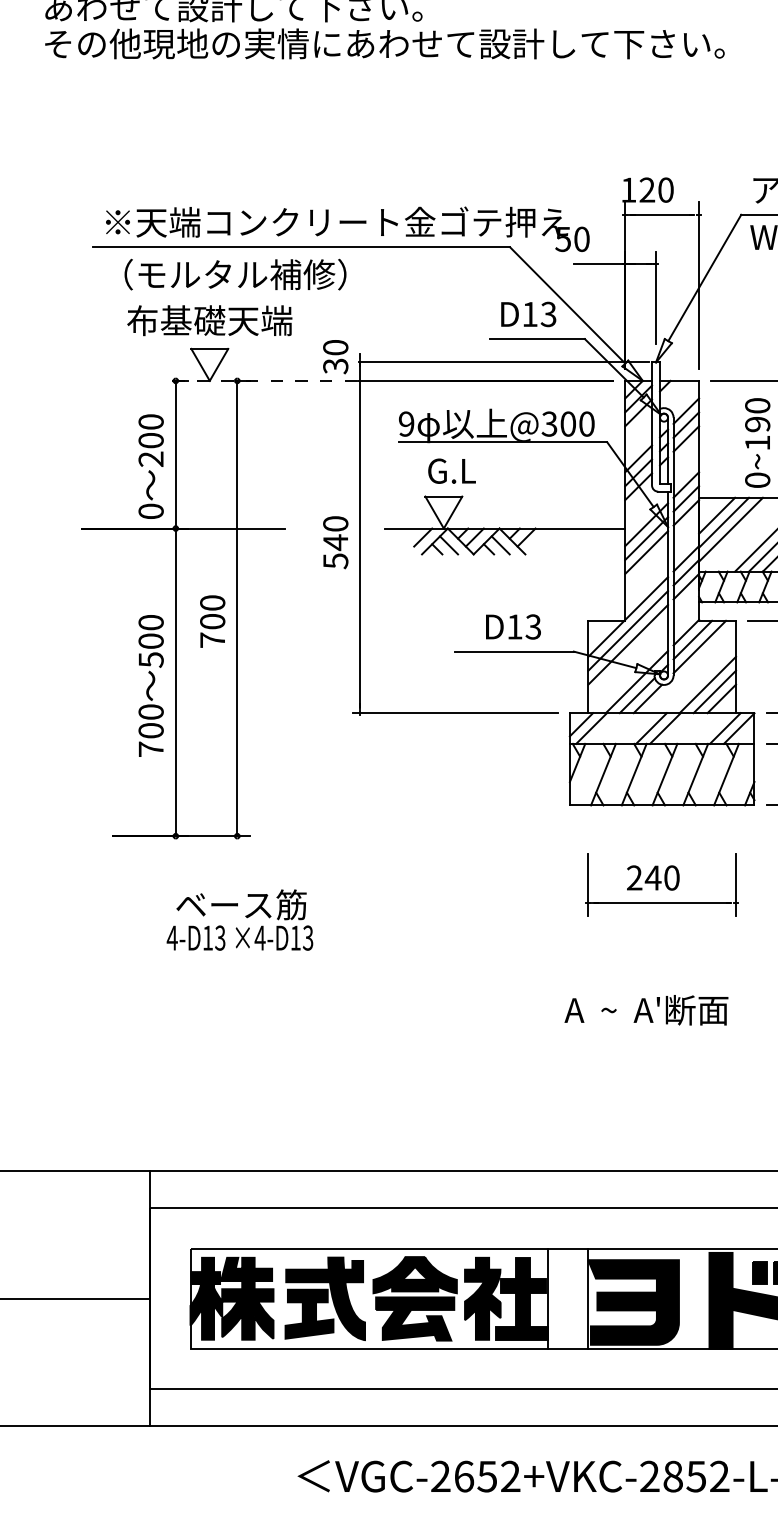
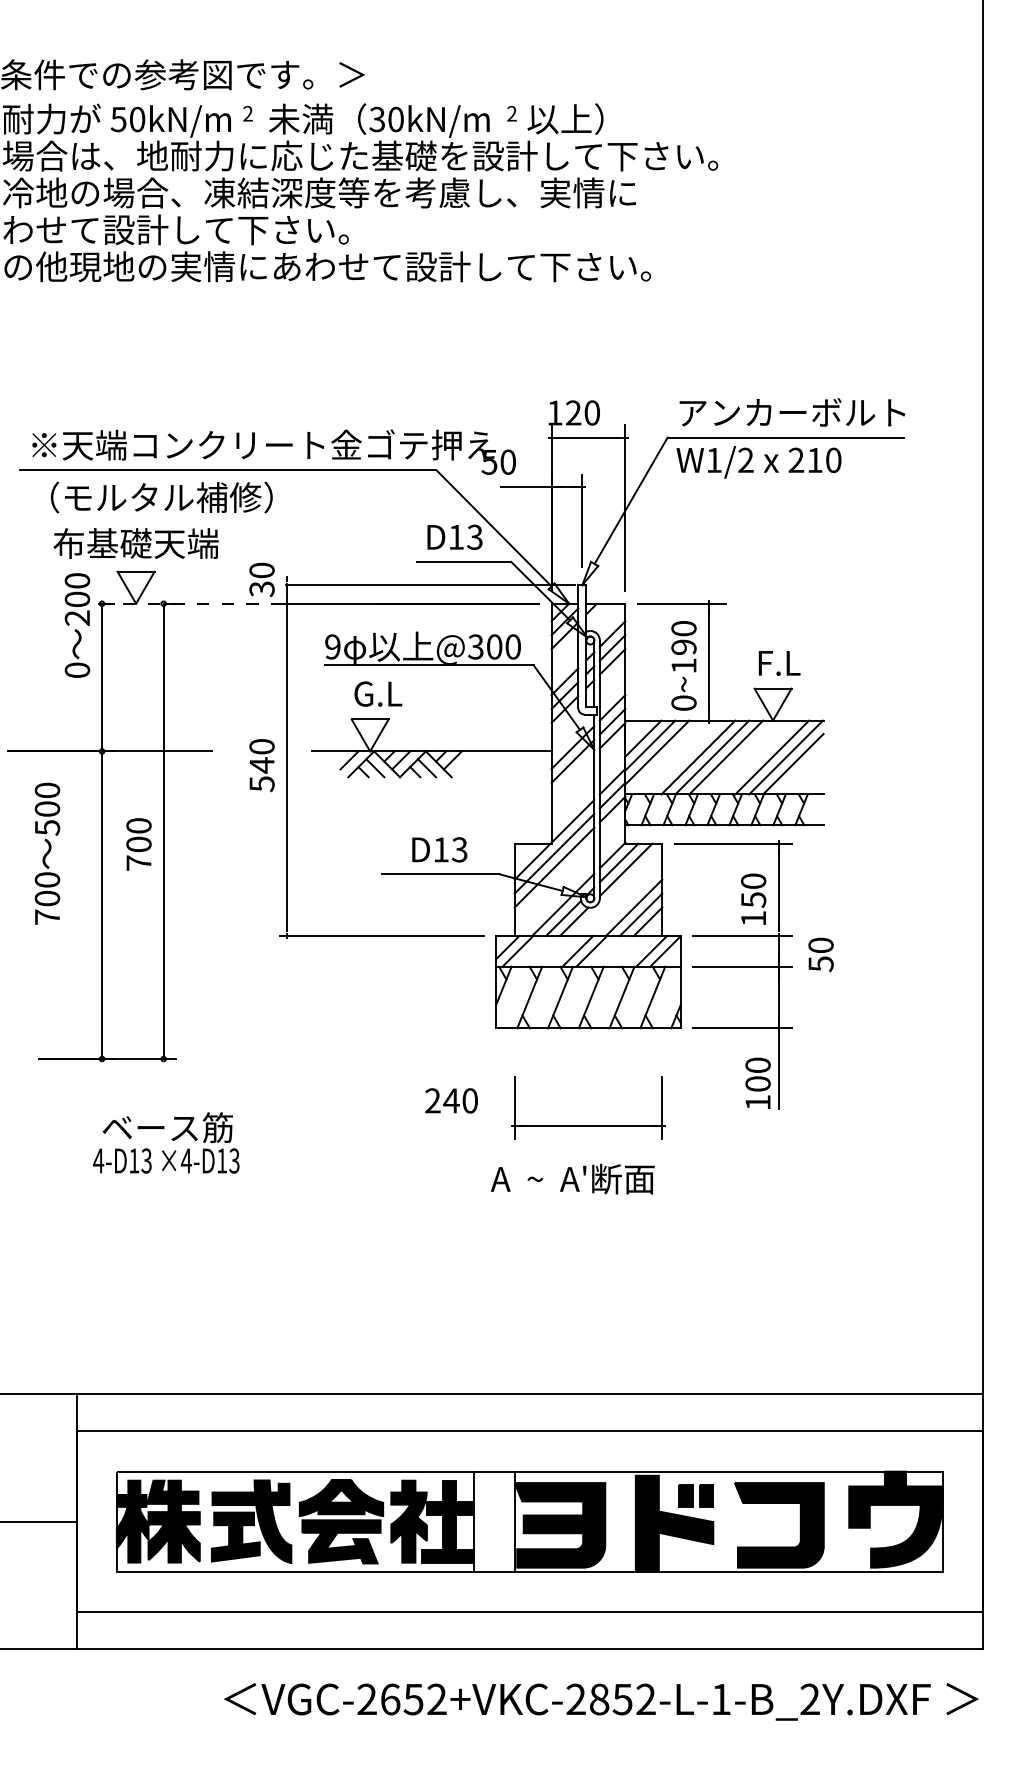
text: (151, 466) -> (77, 625), moved
line: (646, 552) -> (572, 775), removed
text: (151, 685) -> (47, 853), moved
text: (653, 877) -> (451, 1100), moved
text: (646, 1009) -> (572, 1178), moved

